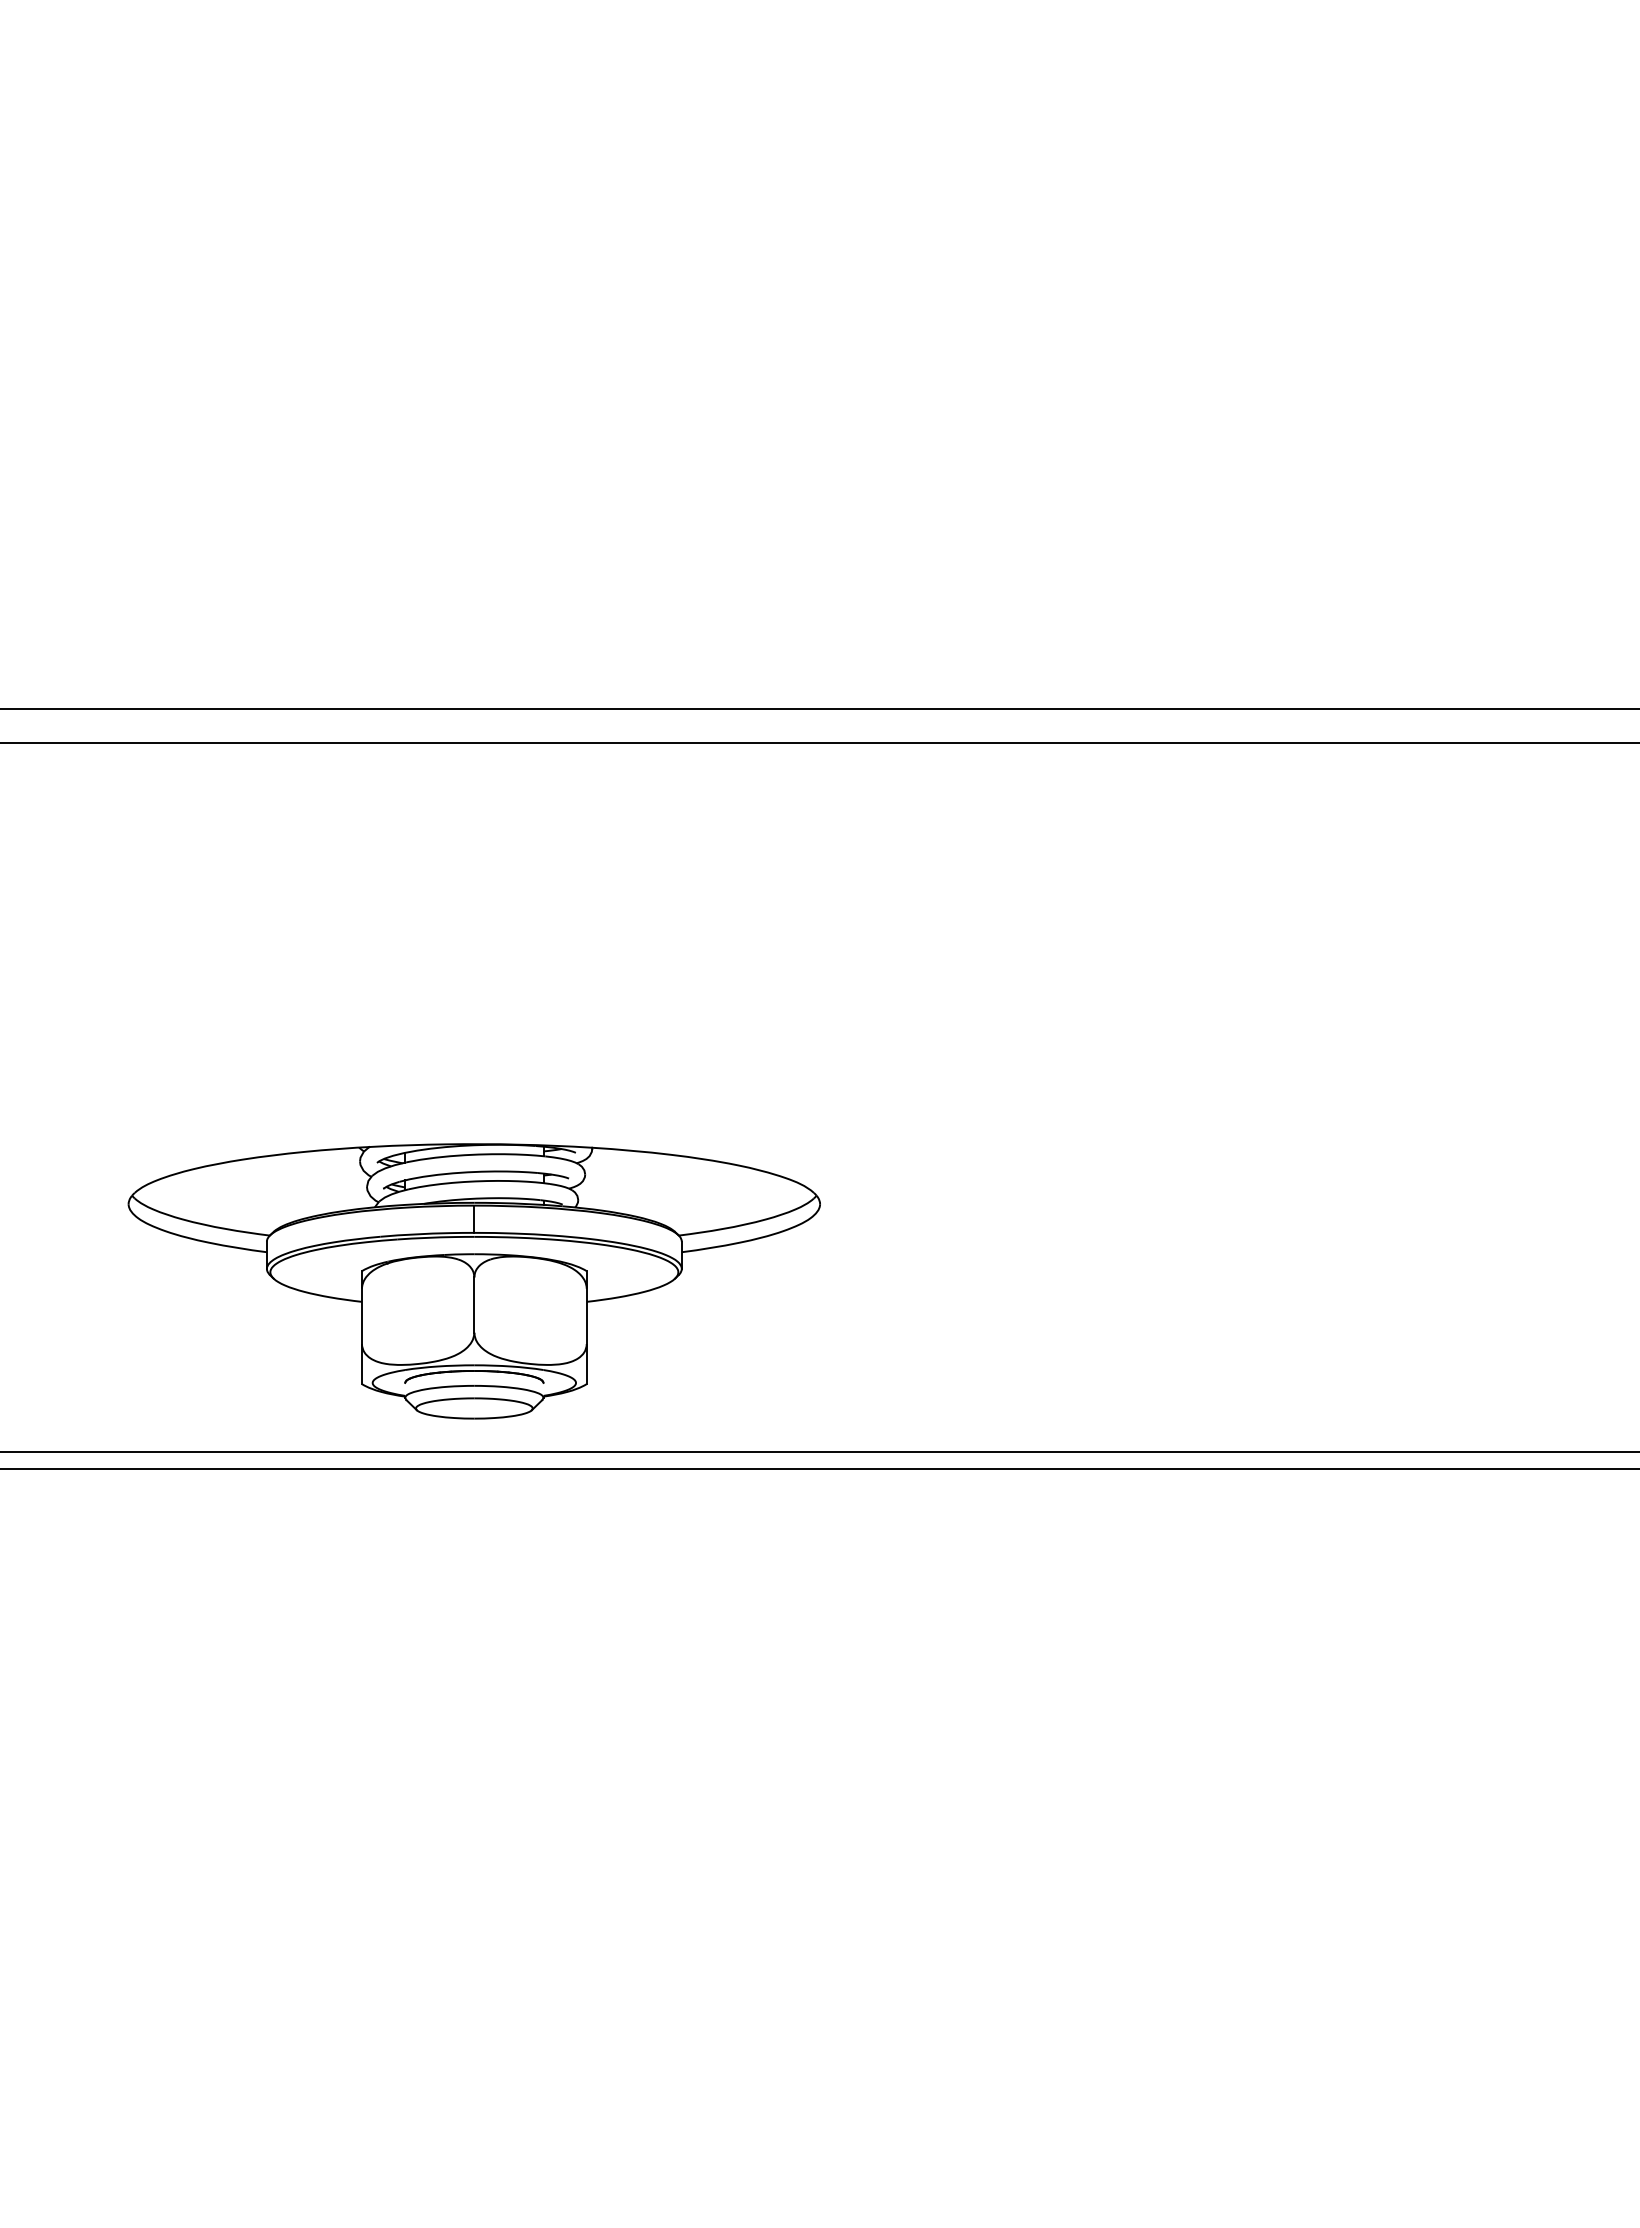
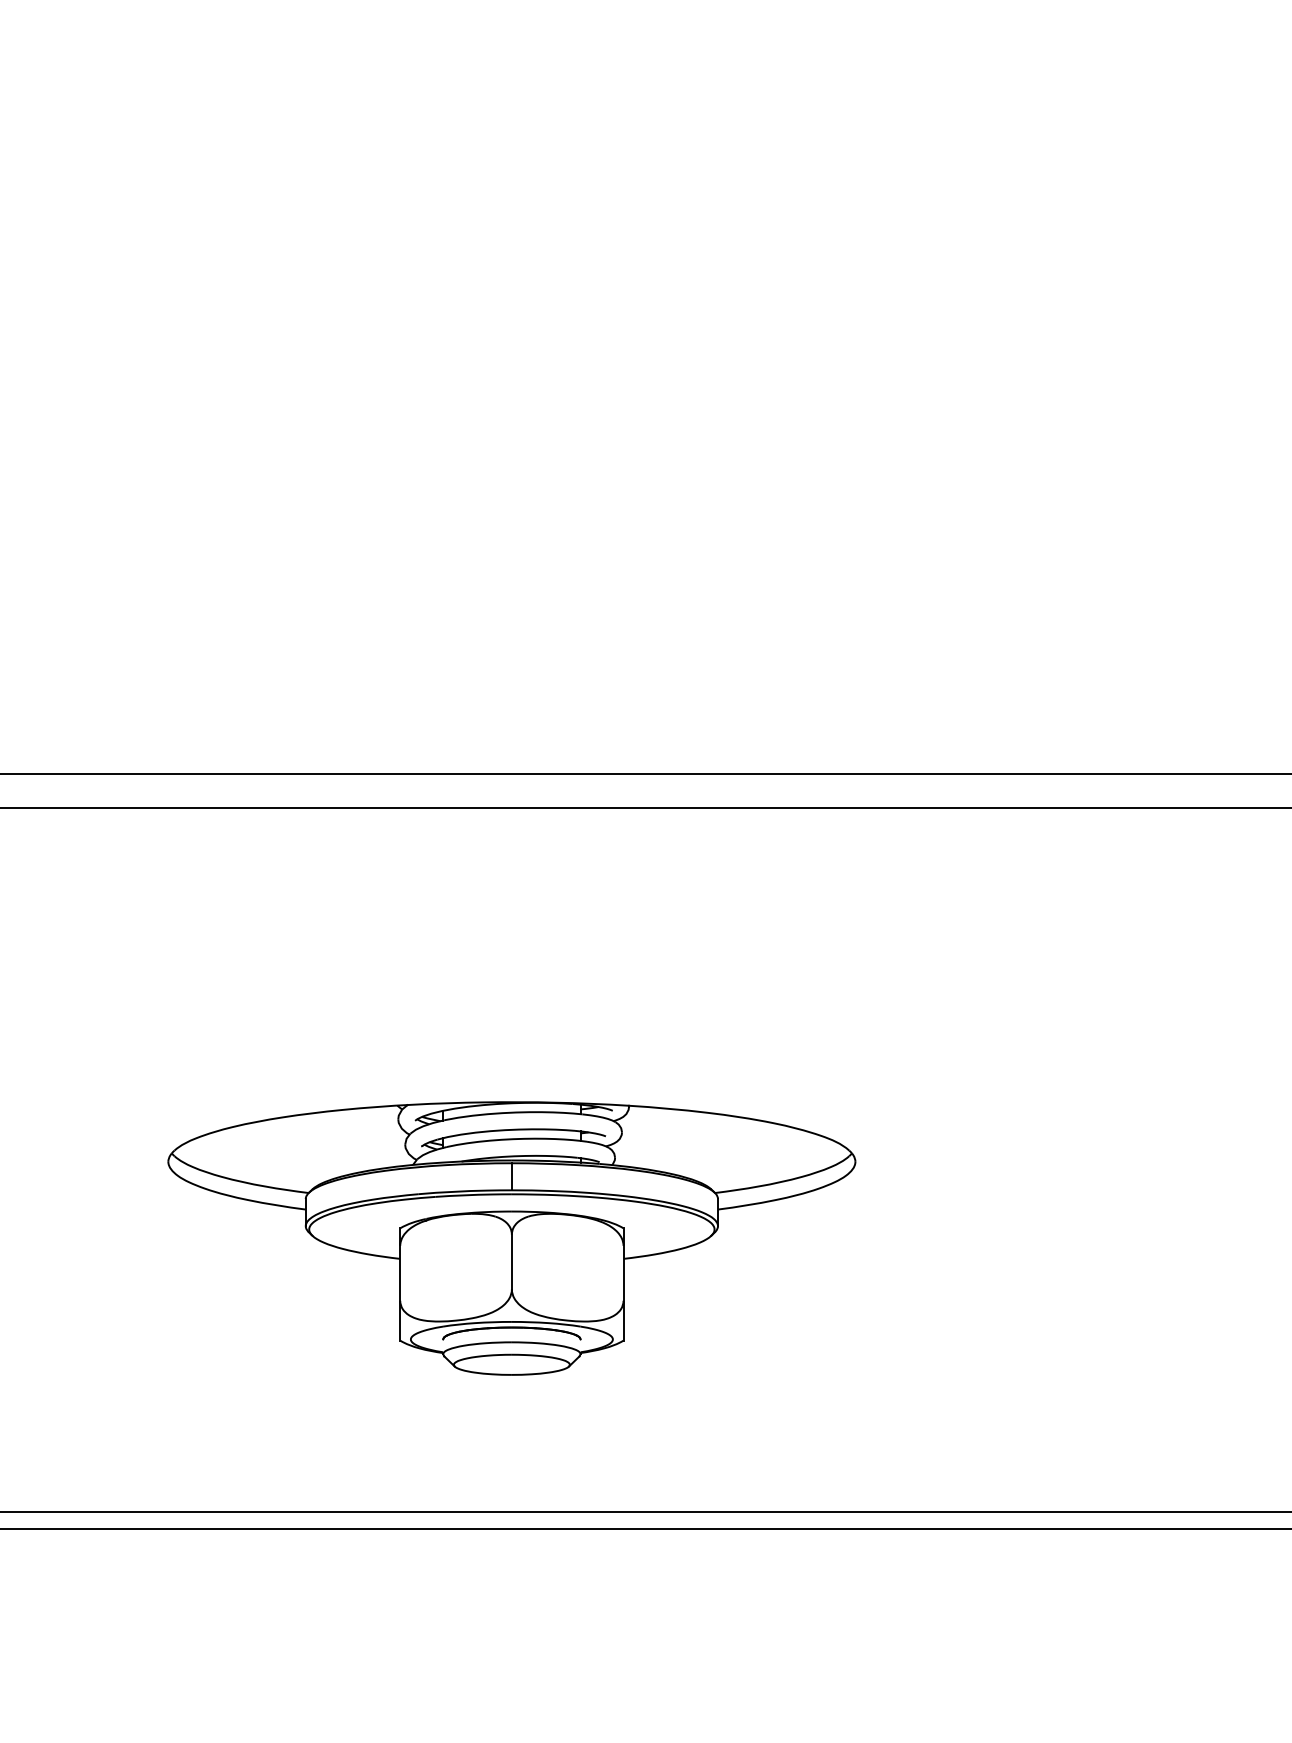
part: (473, 1281) -> (511, 1238), moved

